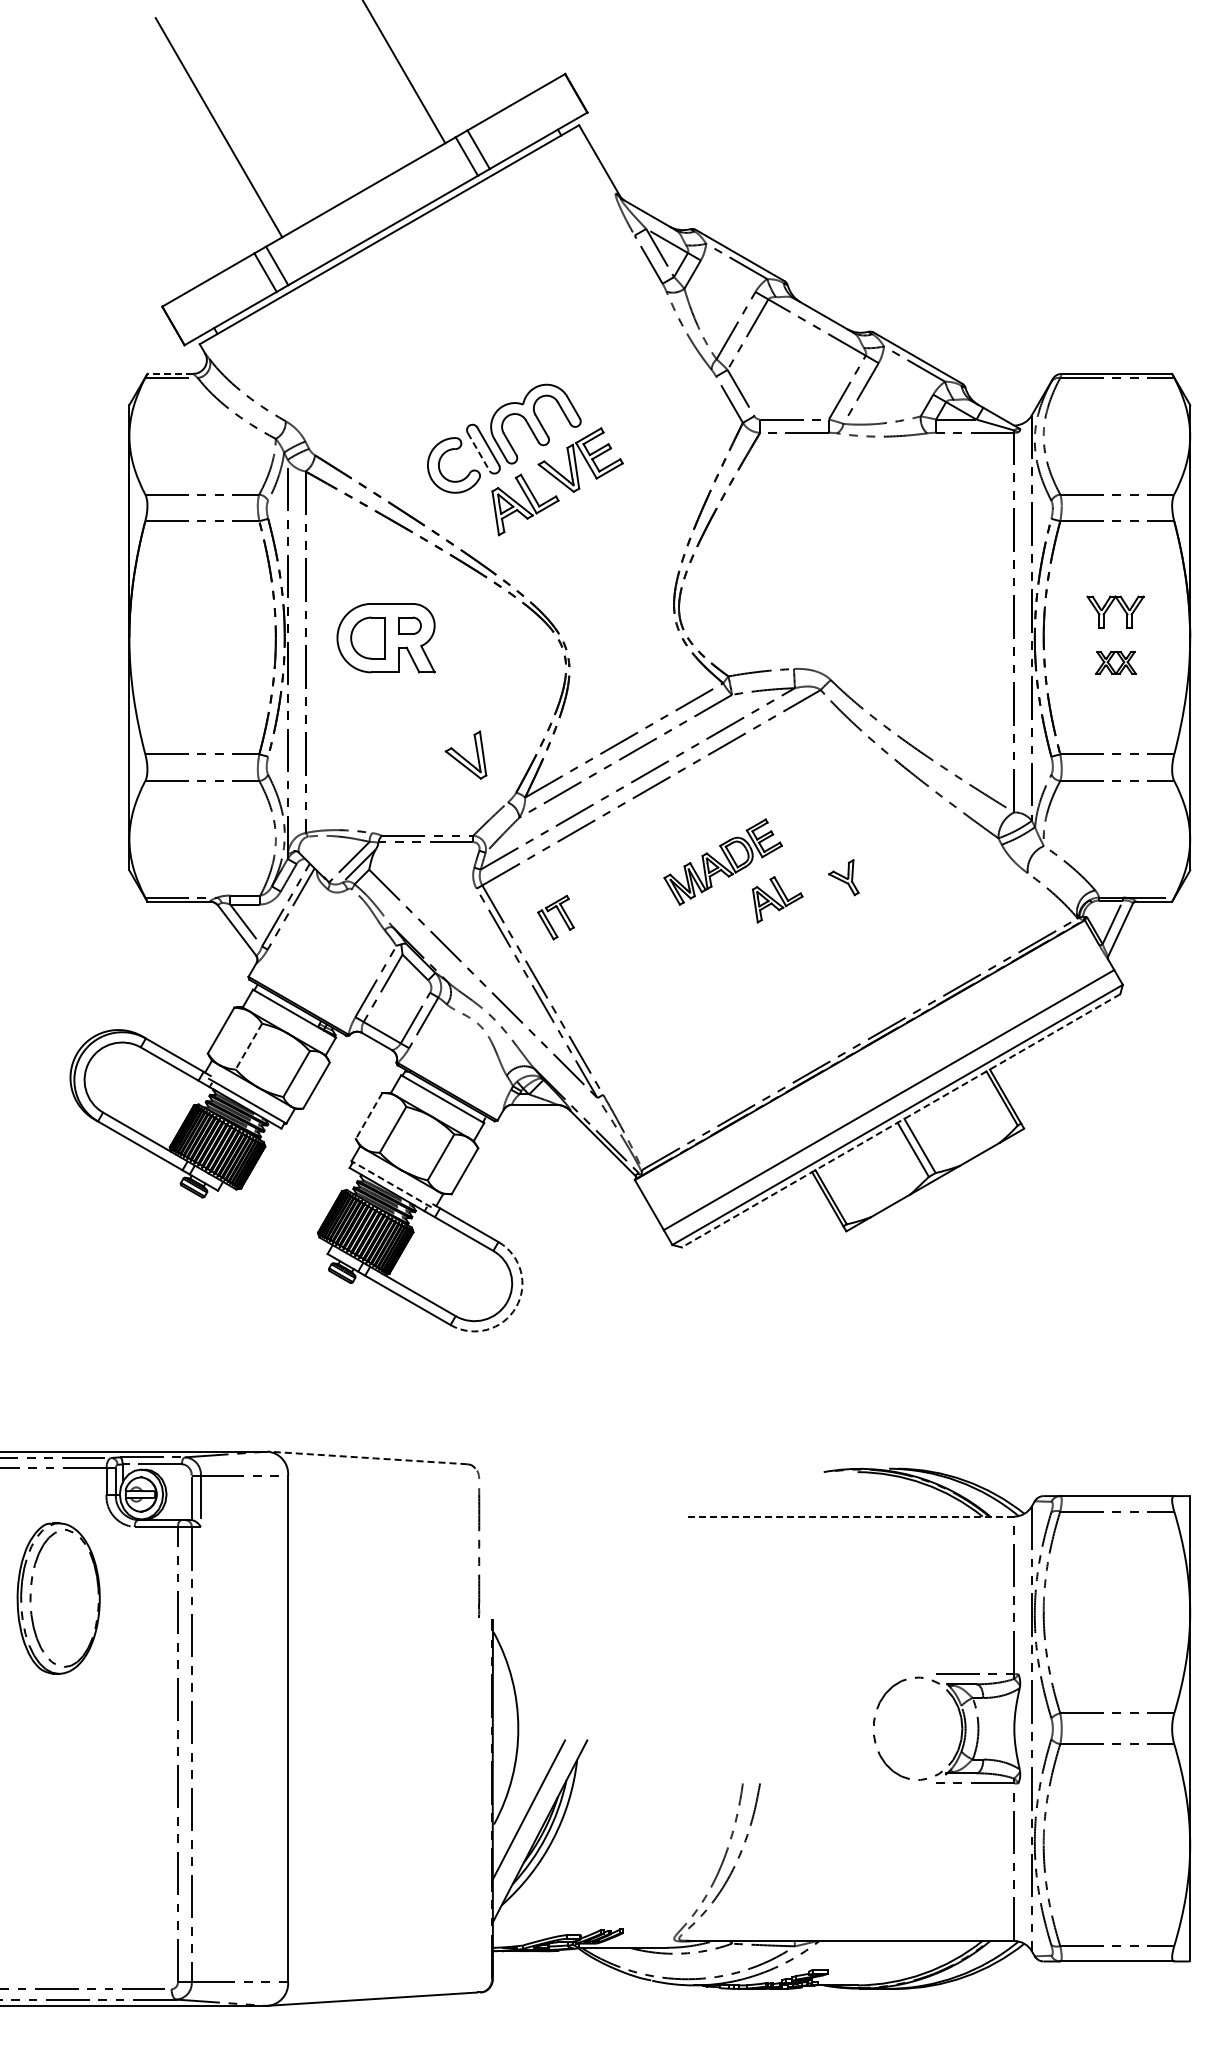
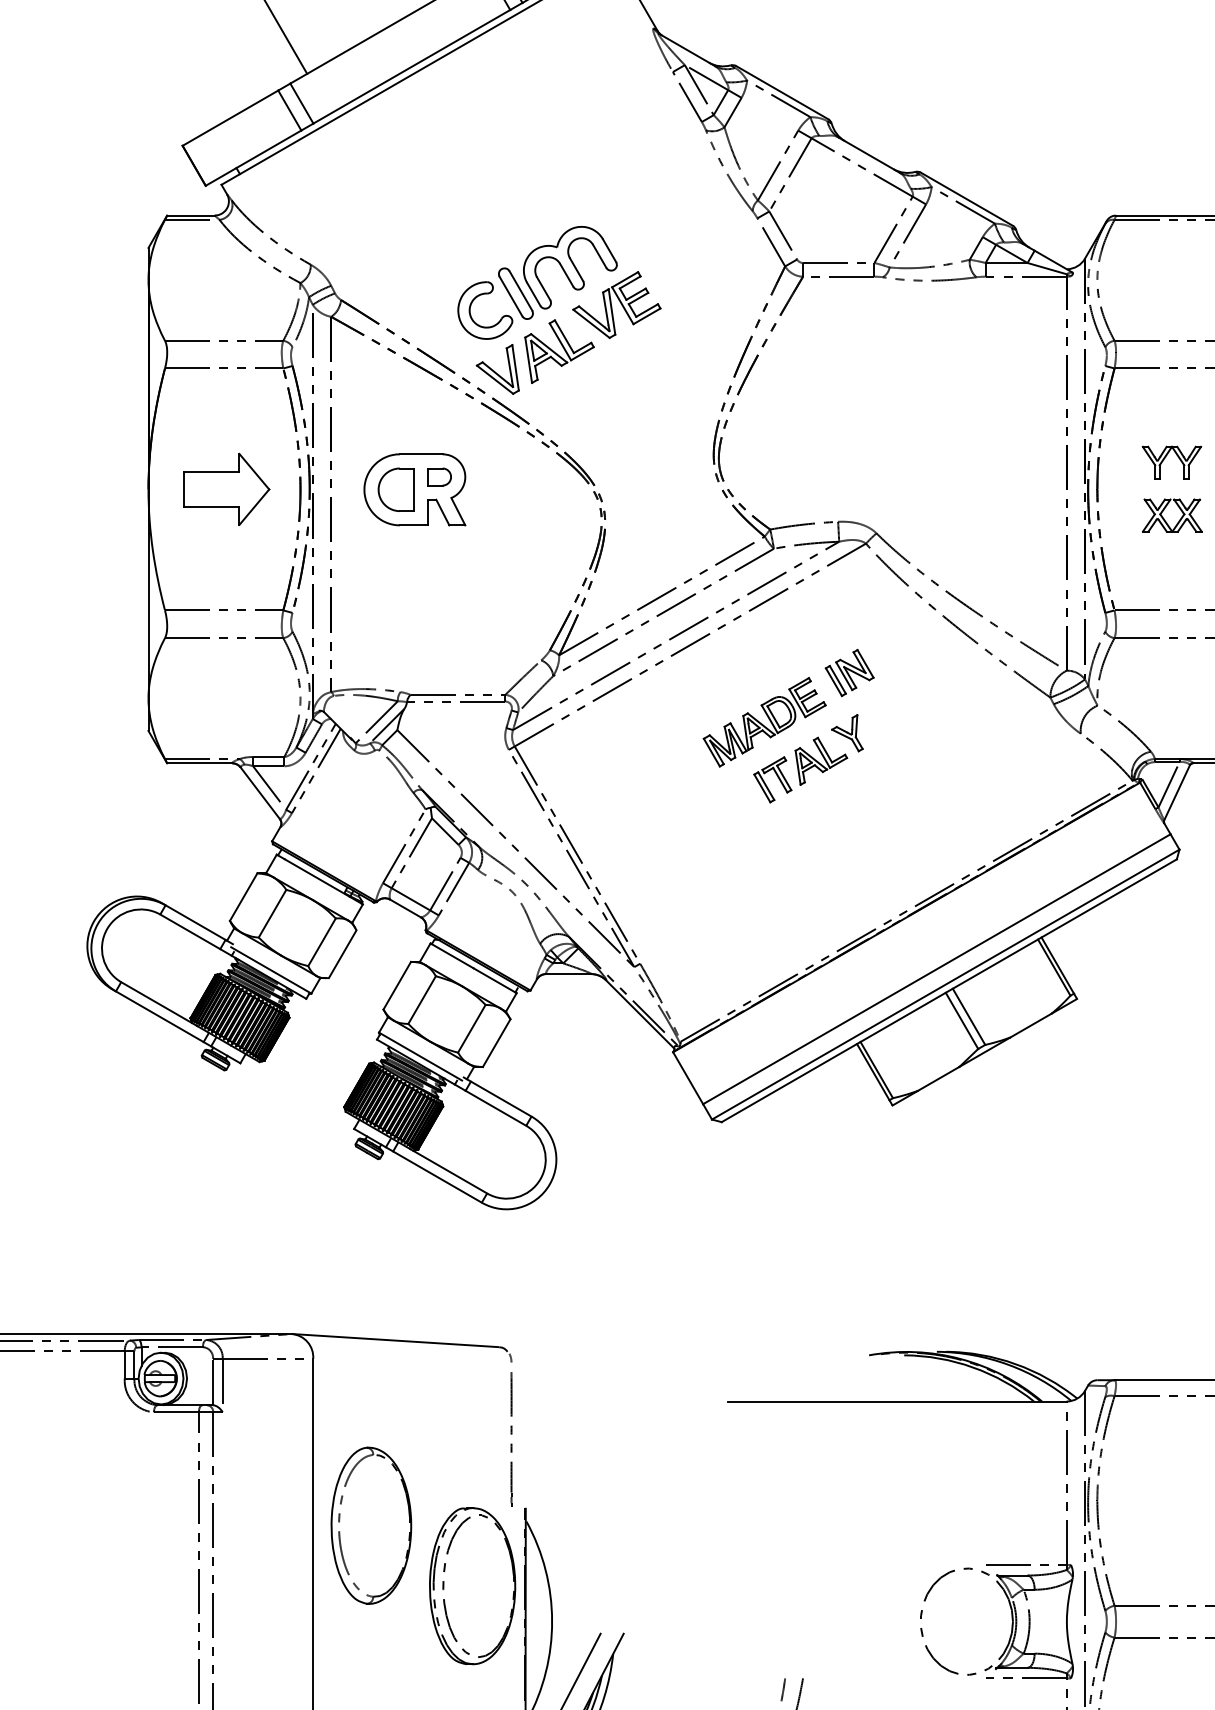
line: (170, 373) -> (191, 215), dashed -> solid
line: (478, 451) -> (510, 296), dashed -> solid
part: (204, 637) -> (226, 489), added
part: (1115, 662) -> (1171, 515), size x1.43
part: (465, 754) -> (497, 368), moved
part: (805, 814) -> (850, 672), added
part: (843, 877) -> (847, 733), moved
part: (555, 917) -> (772, 779), moved
line: (248, 1046) -> (272, 913), dashed -> solid
line: (369, 1116) -> (397, 986), dashed -> solid
line: (900, 1121) -> (948, 991), dashed -> solid
line: (391, 1184) -> (420, 1056), dashed -> solid
arc: (516, 1307) -> (550, 1184), dashed -> solid
line: (368, 1457) -> (396, 1340), dashed -> solid
line: (851, 1516) -> (897, 1401), dashed -> solid
part: (58, 1598) -> (472, 1586), moved
part: (343, 1636) -> (370, 1525), added

